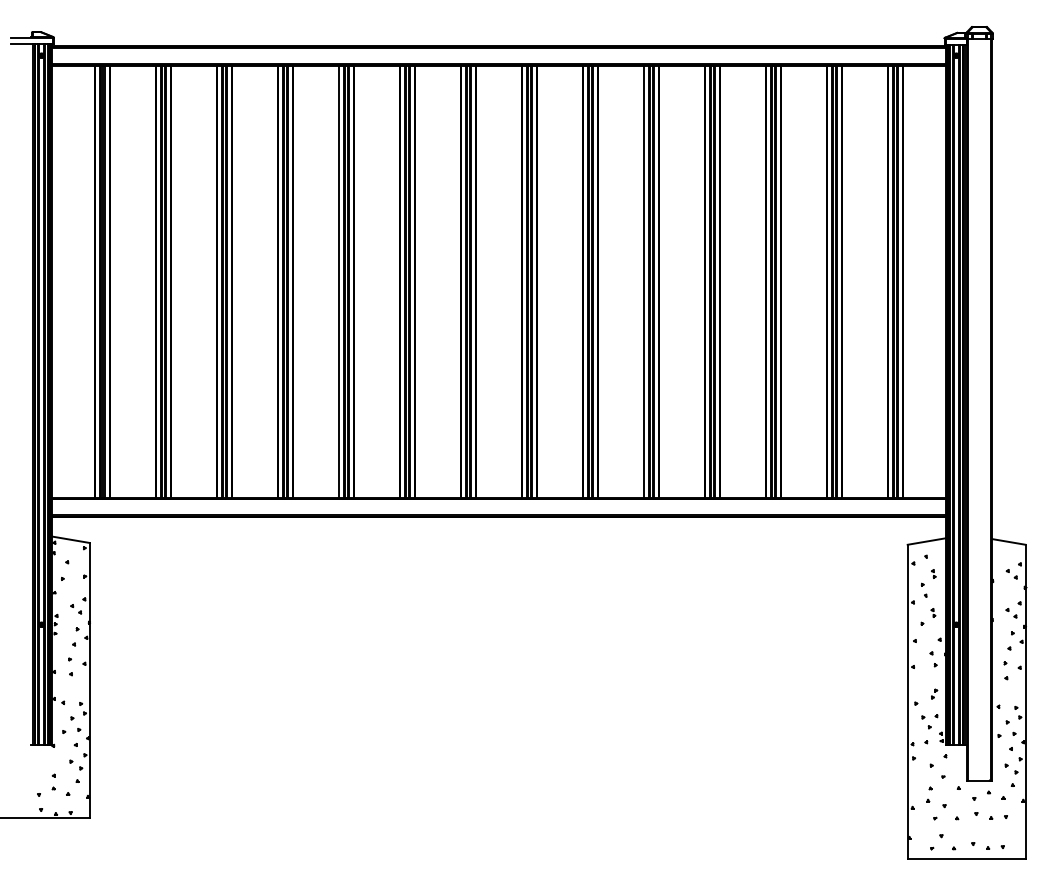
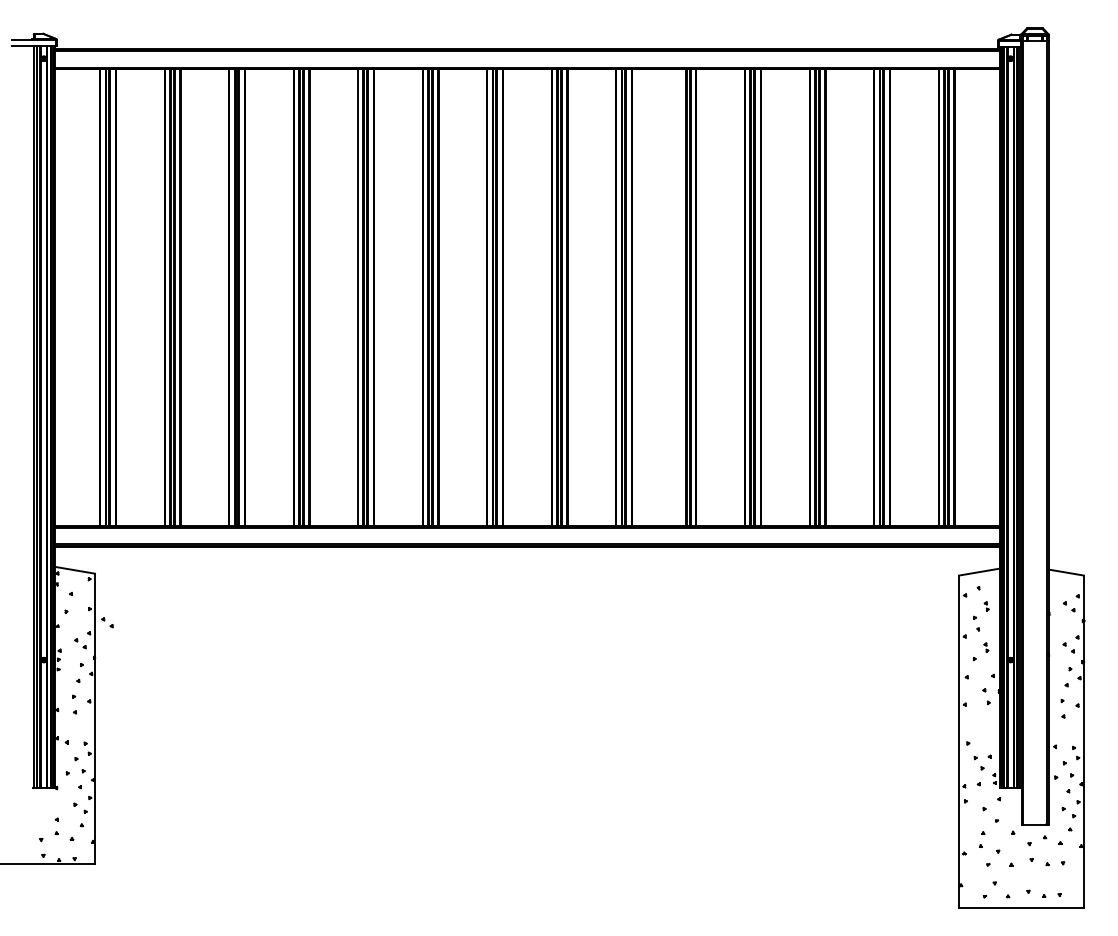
line: (643, 281) -> (680, 297), removed
part: (101, 589) -> (107, 622), added
part: (934, 694) -> (987, 733), removed

